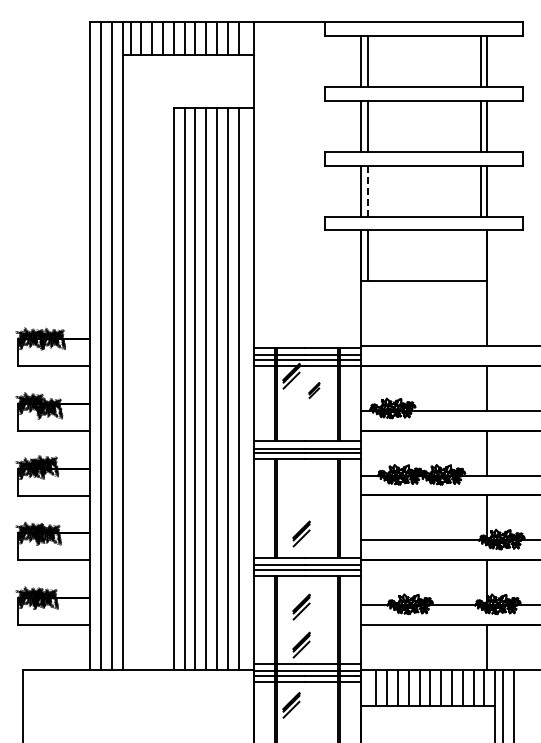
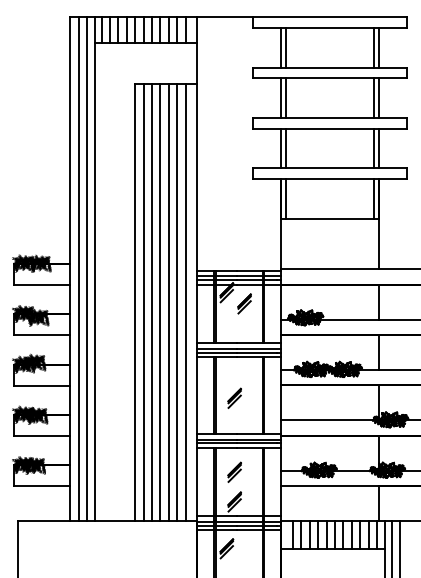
line: (367, 191) -> (285, 148), dashed -> solid
line: (480, 255) -> (373, 198), added
part: (314, 390) -> (244, 303), size x1.67
part: (301, 533) -> (234, 397), moved

